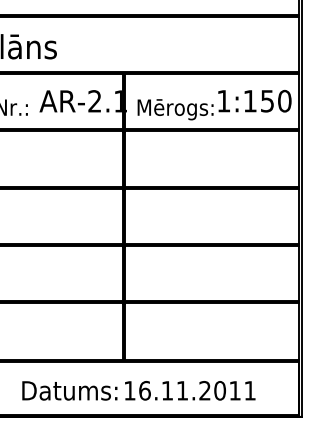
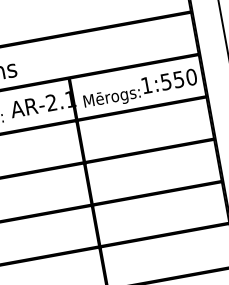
text: (249, 101) -> (165, 82), 1:150 -> 1:550

